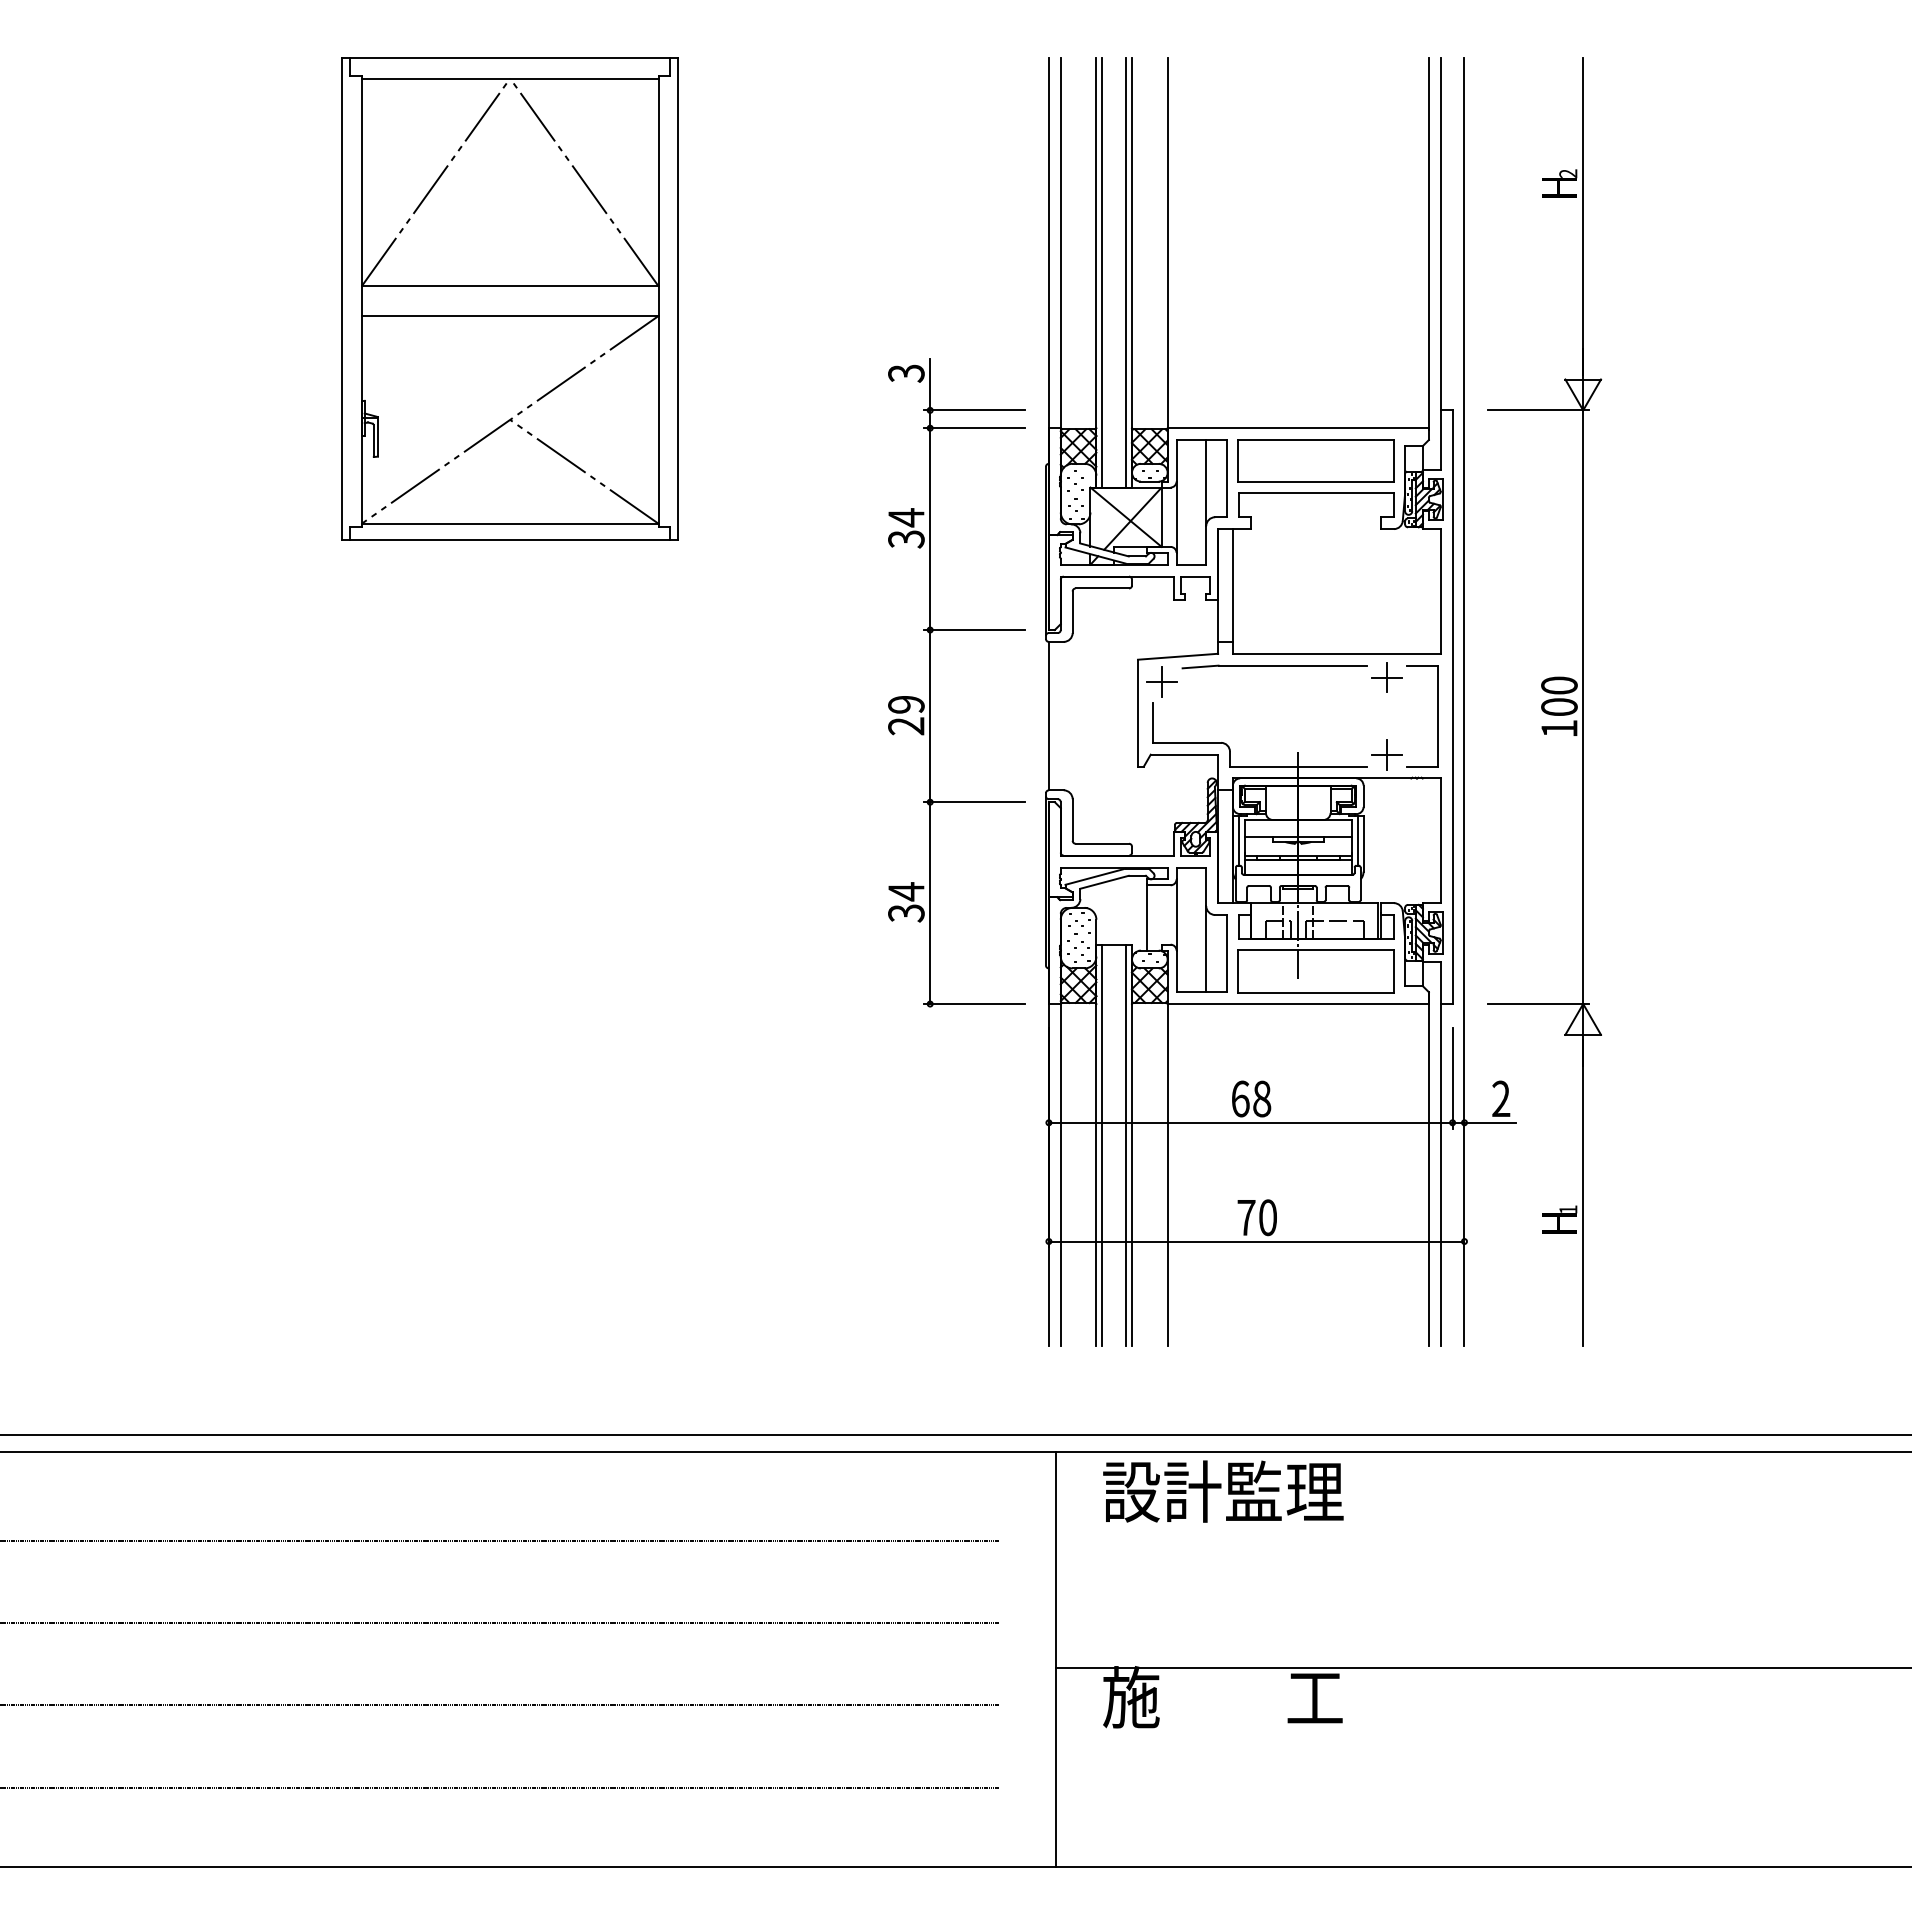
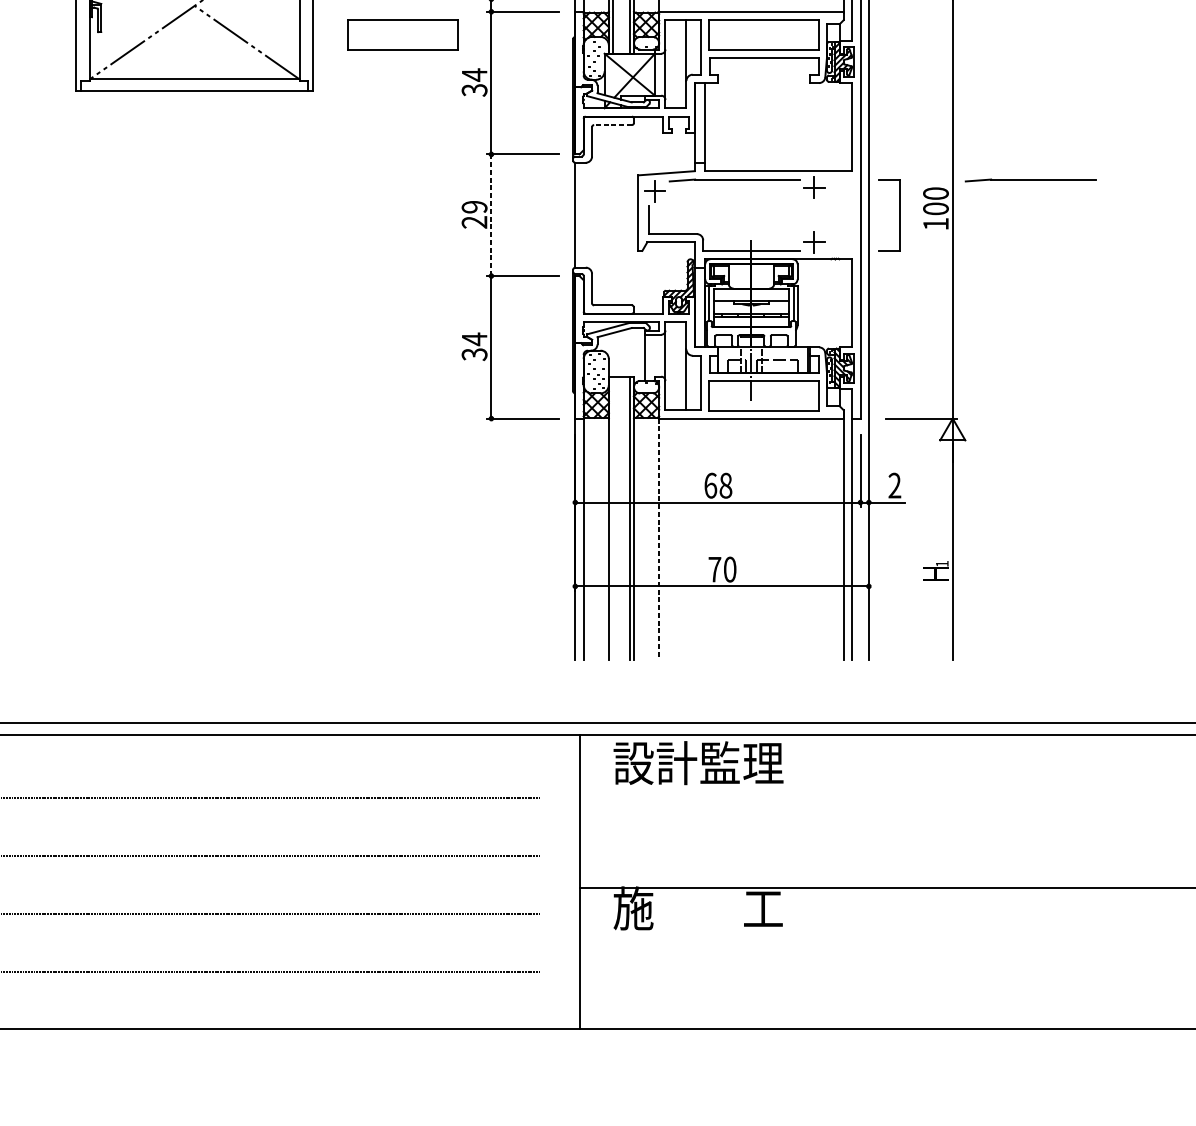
part: (804, 460) -> (402, 34), added
line: (1102, 588) -> (613, 125), solid -> dashed
part: (1693, 666) -> (1030, 180), added
line: (930, 716) -> (491, 215), solid -> dashed
part: (1437, 716) -> (899, 215), moved
line: (1102, 1145) -> (613, 518), removed
line: (1167, 1175) -> (659, 539), solid -> dashed

